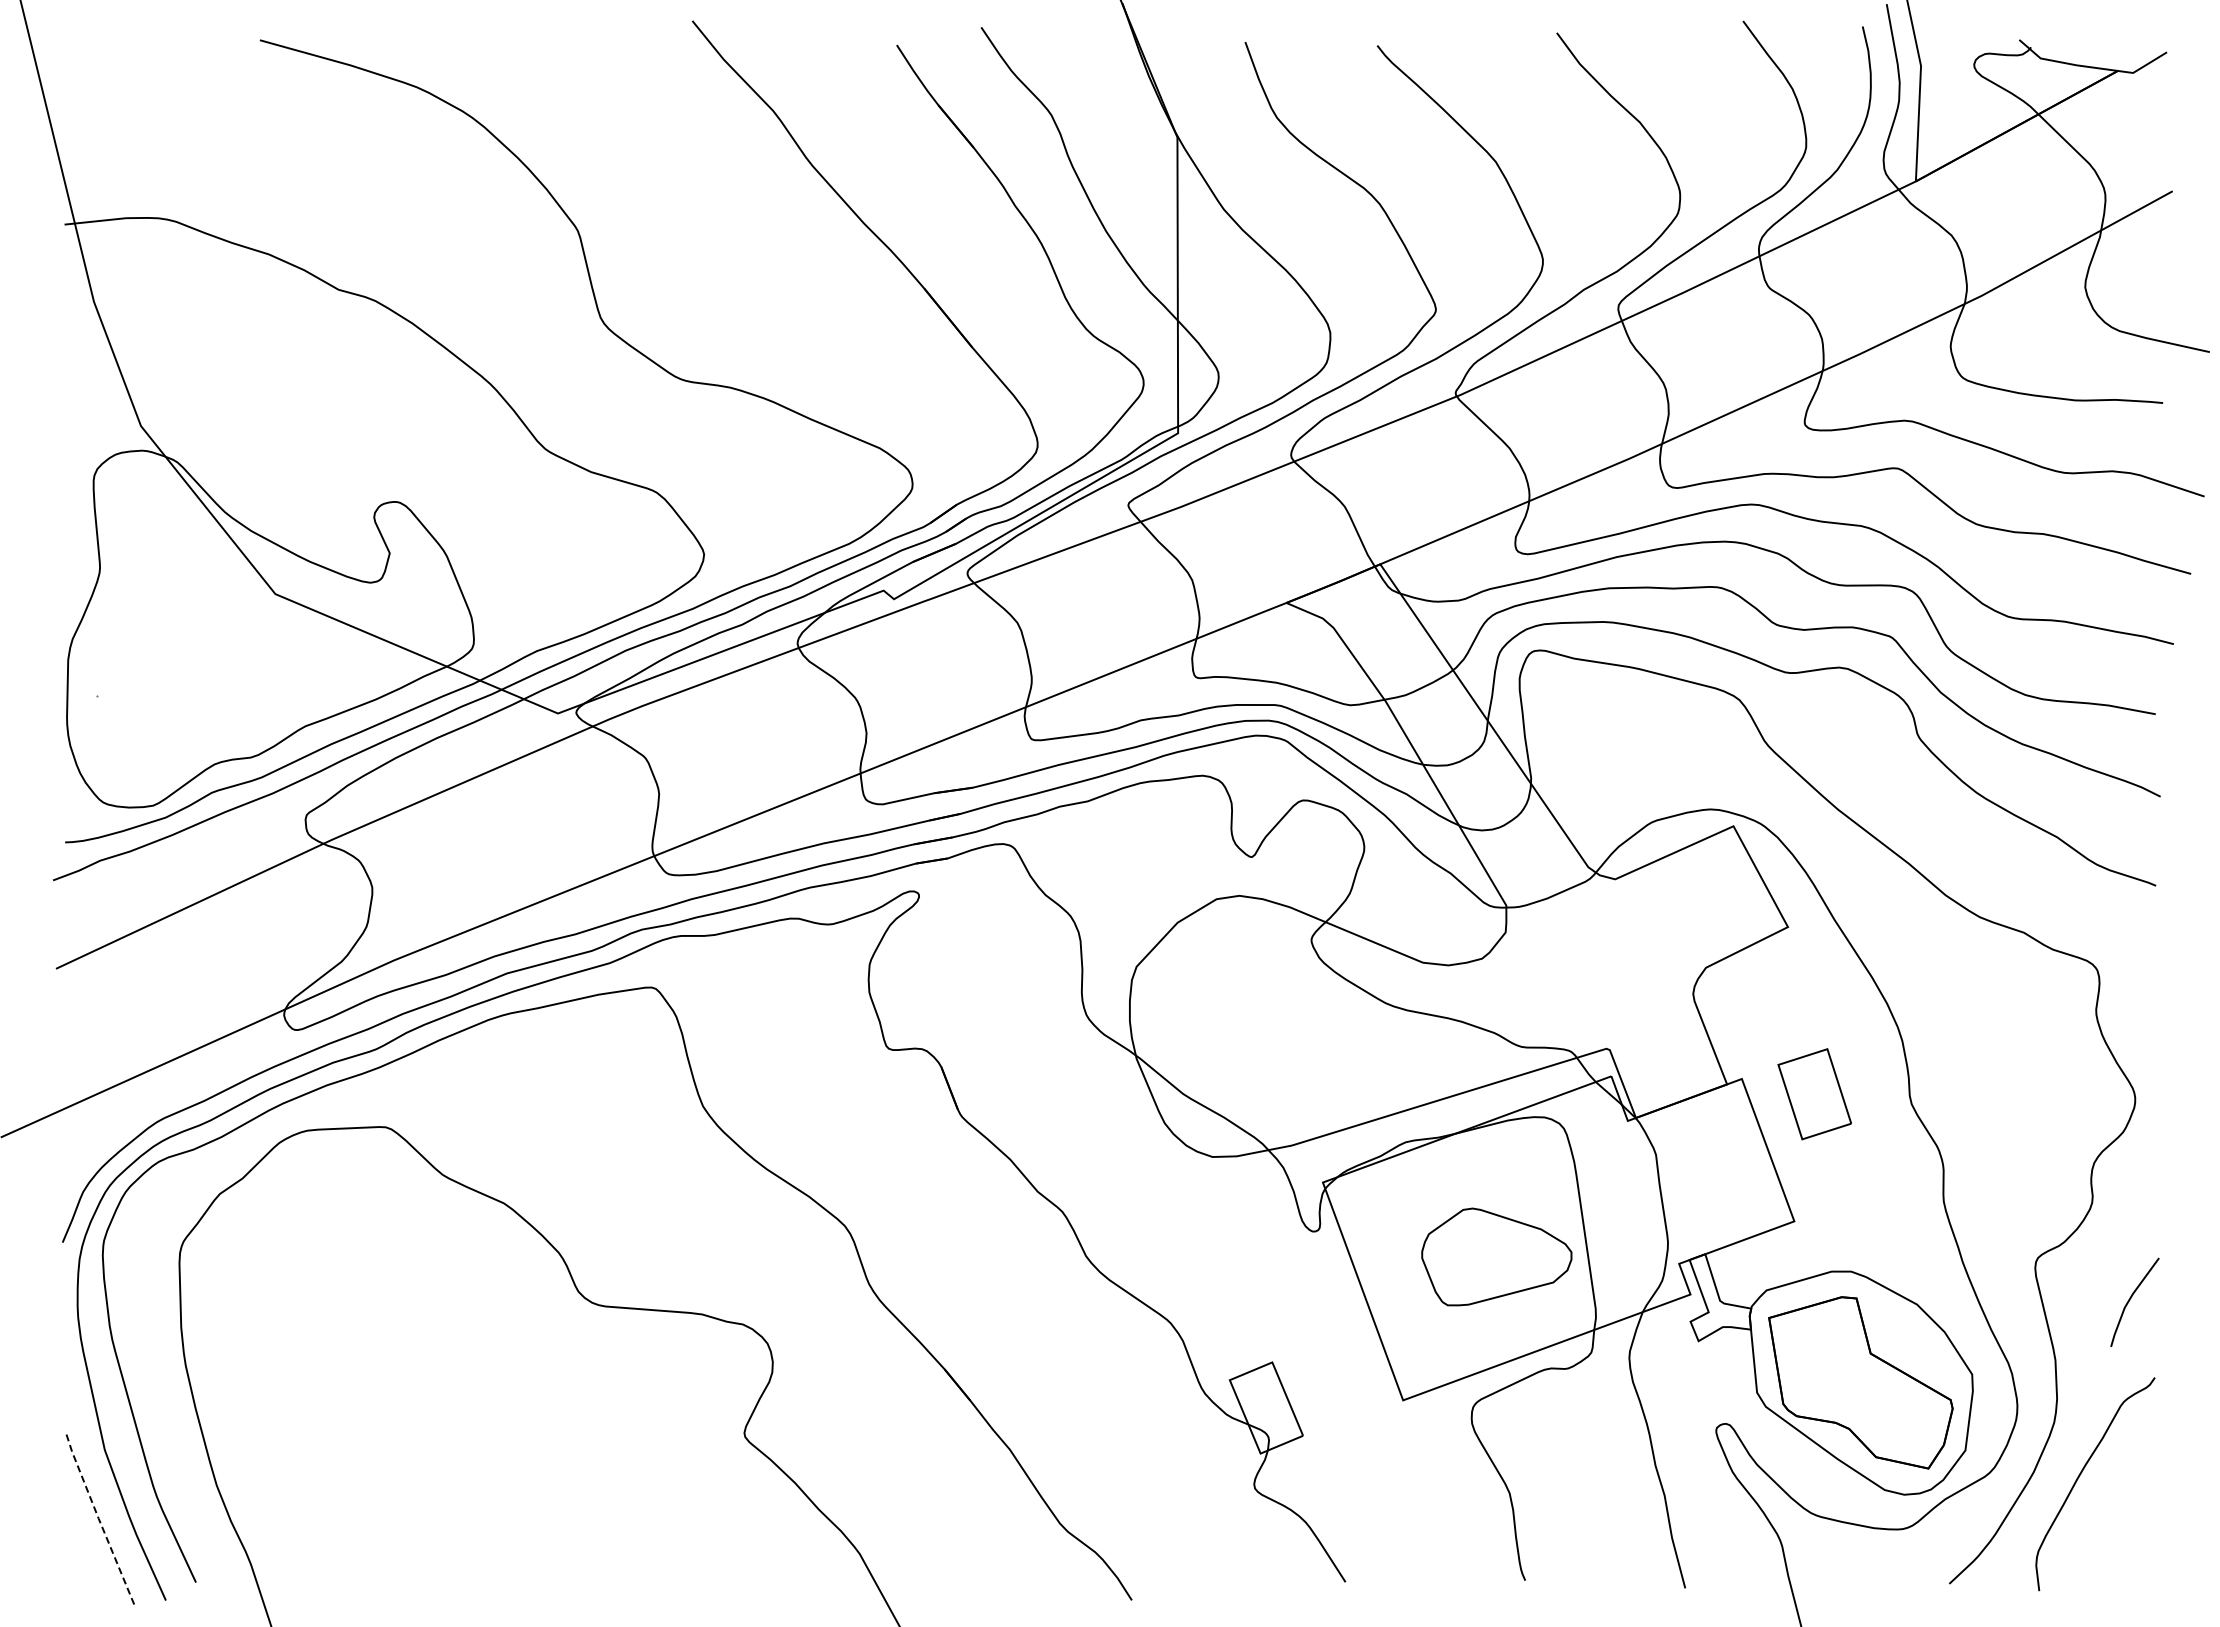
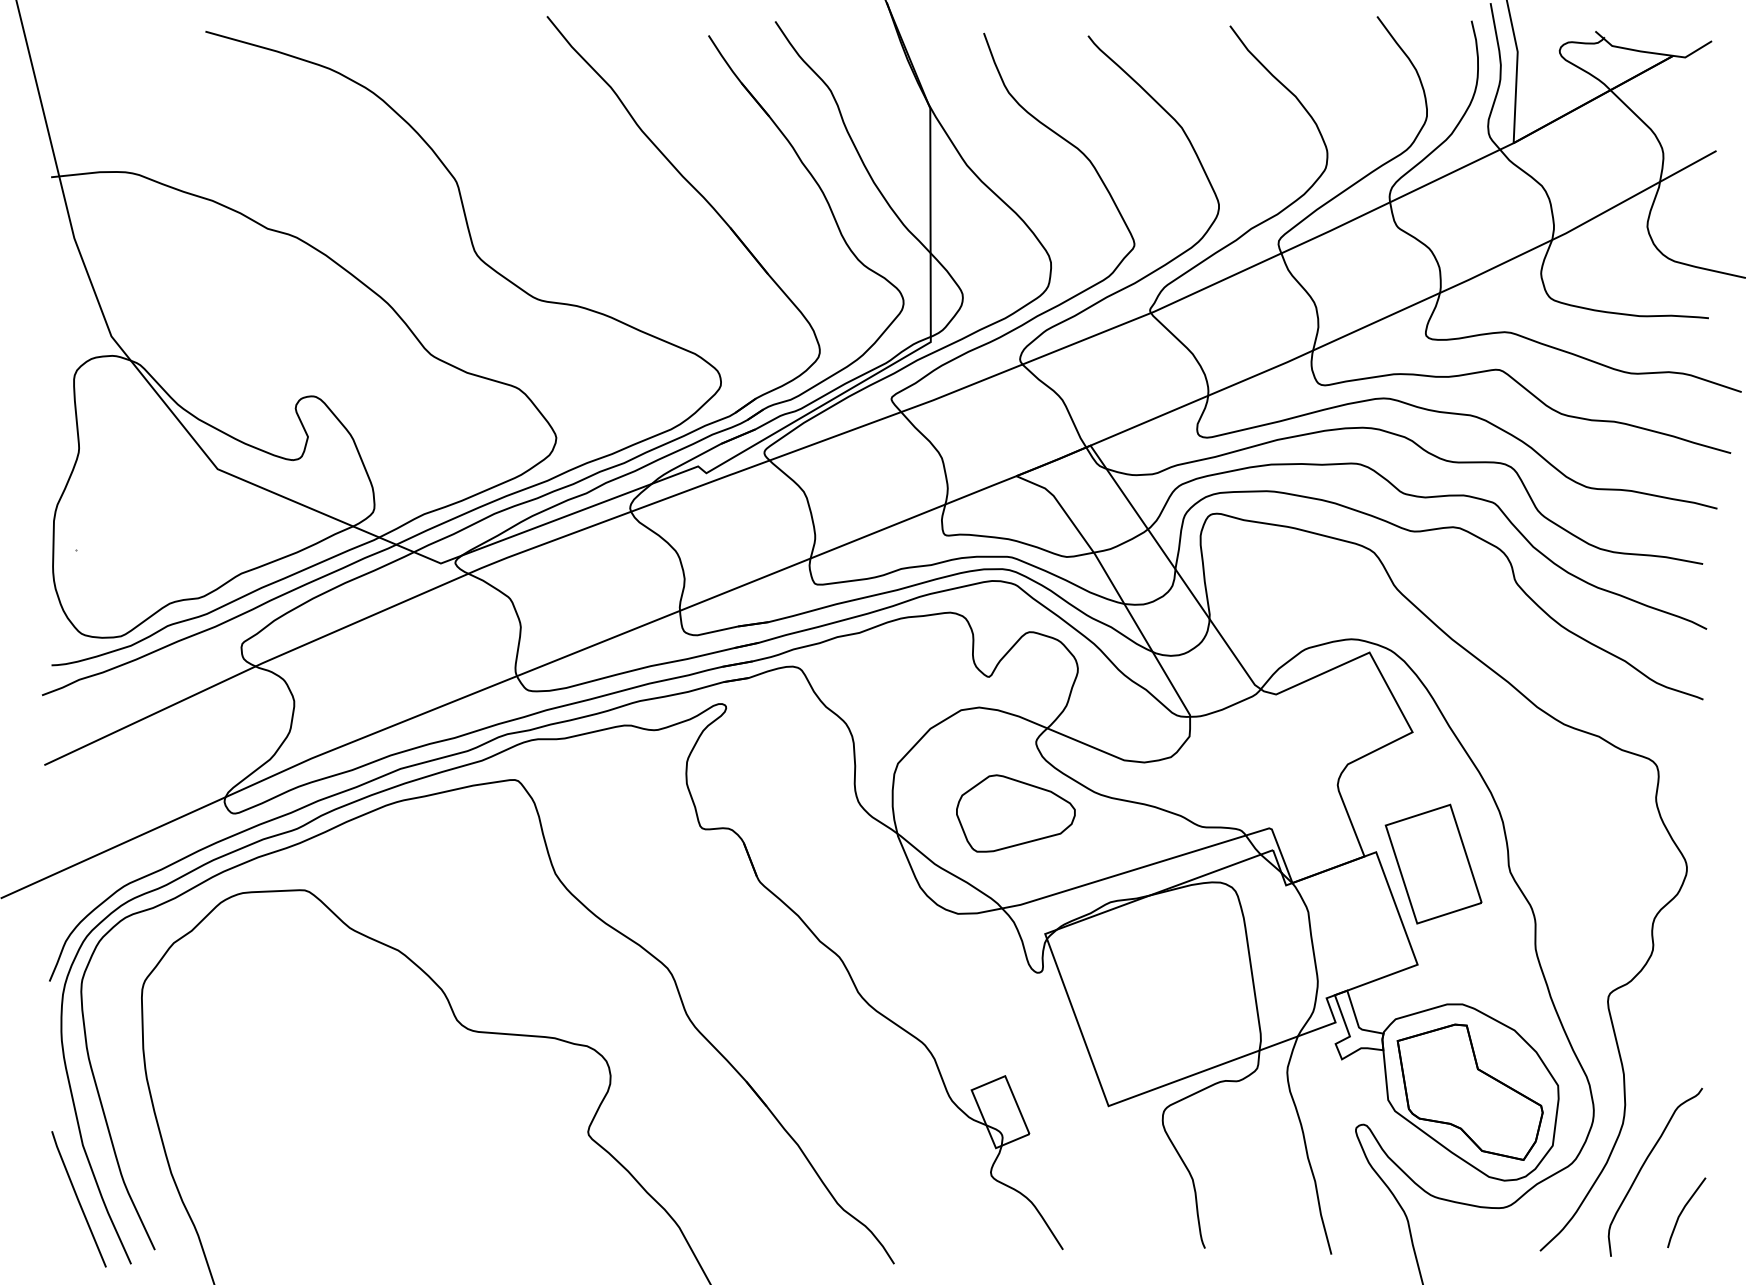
part: (1814, 1094) -> (1433, 864), size x1.67
part: (1496, 1256) -> (1015, 813), moved
line: (2130, 1300) -> (1683, 1211), moved
line: (98, 1517) -> (77, 1198), dashed -> solid

